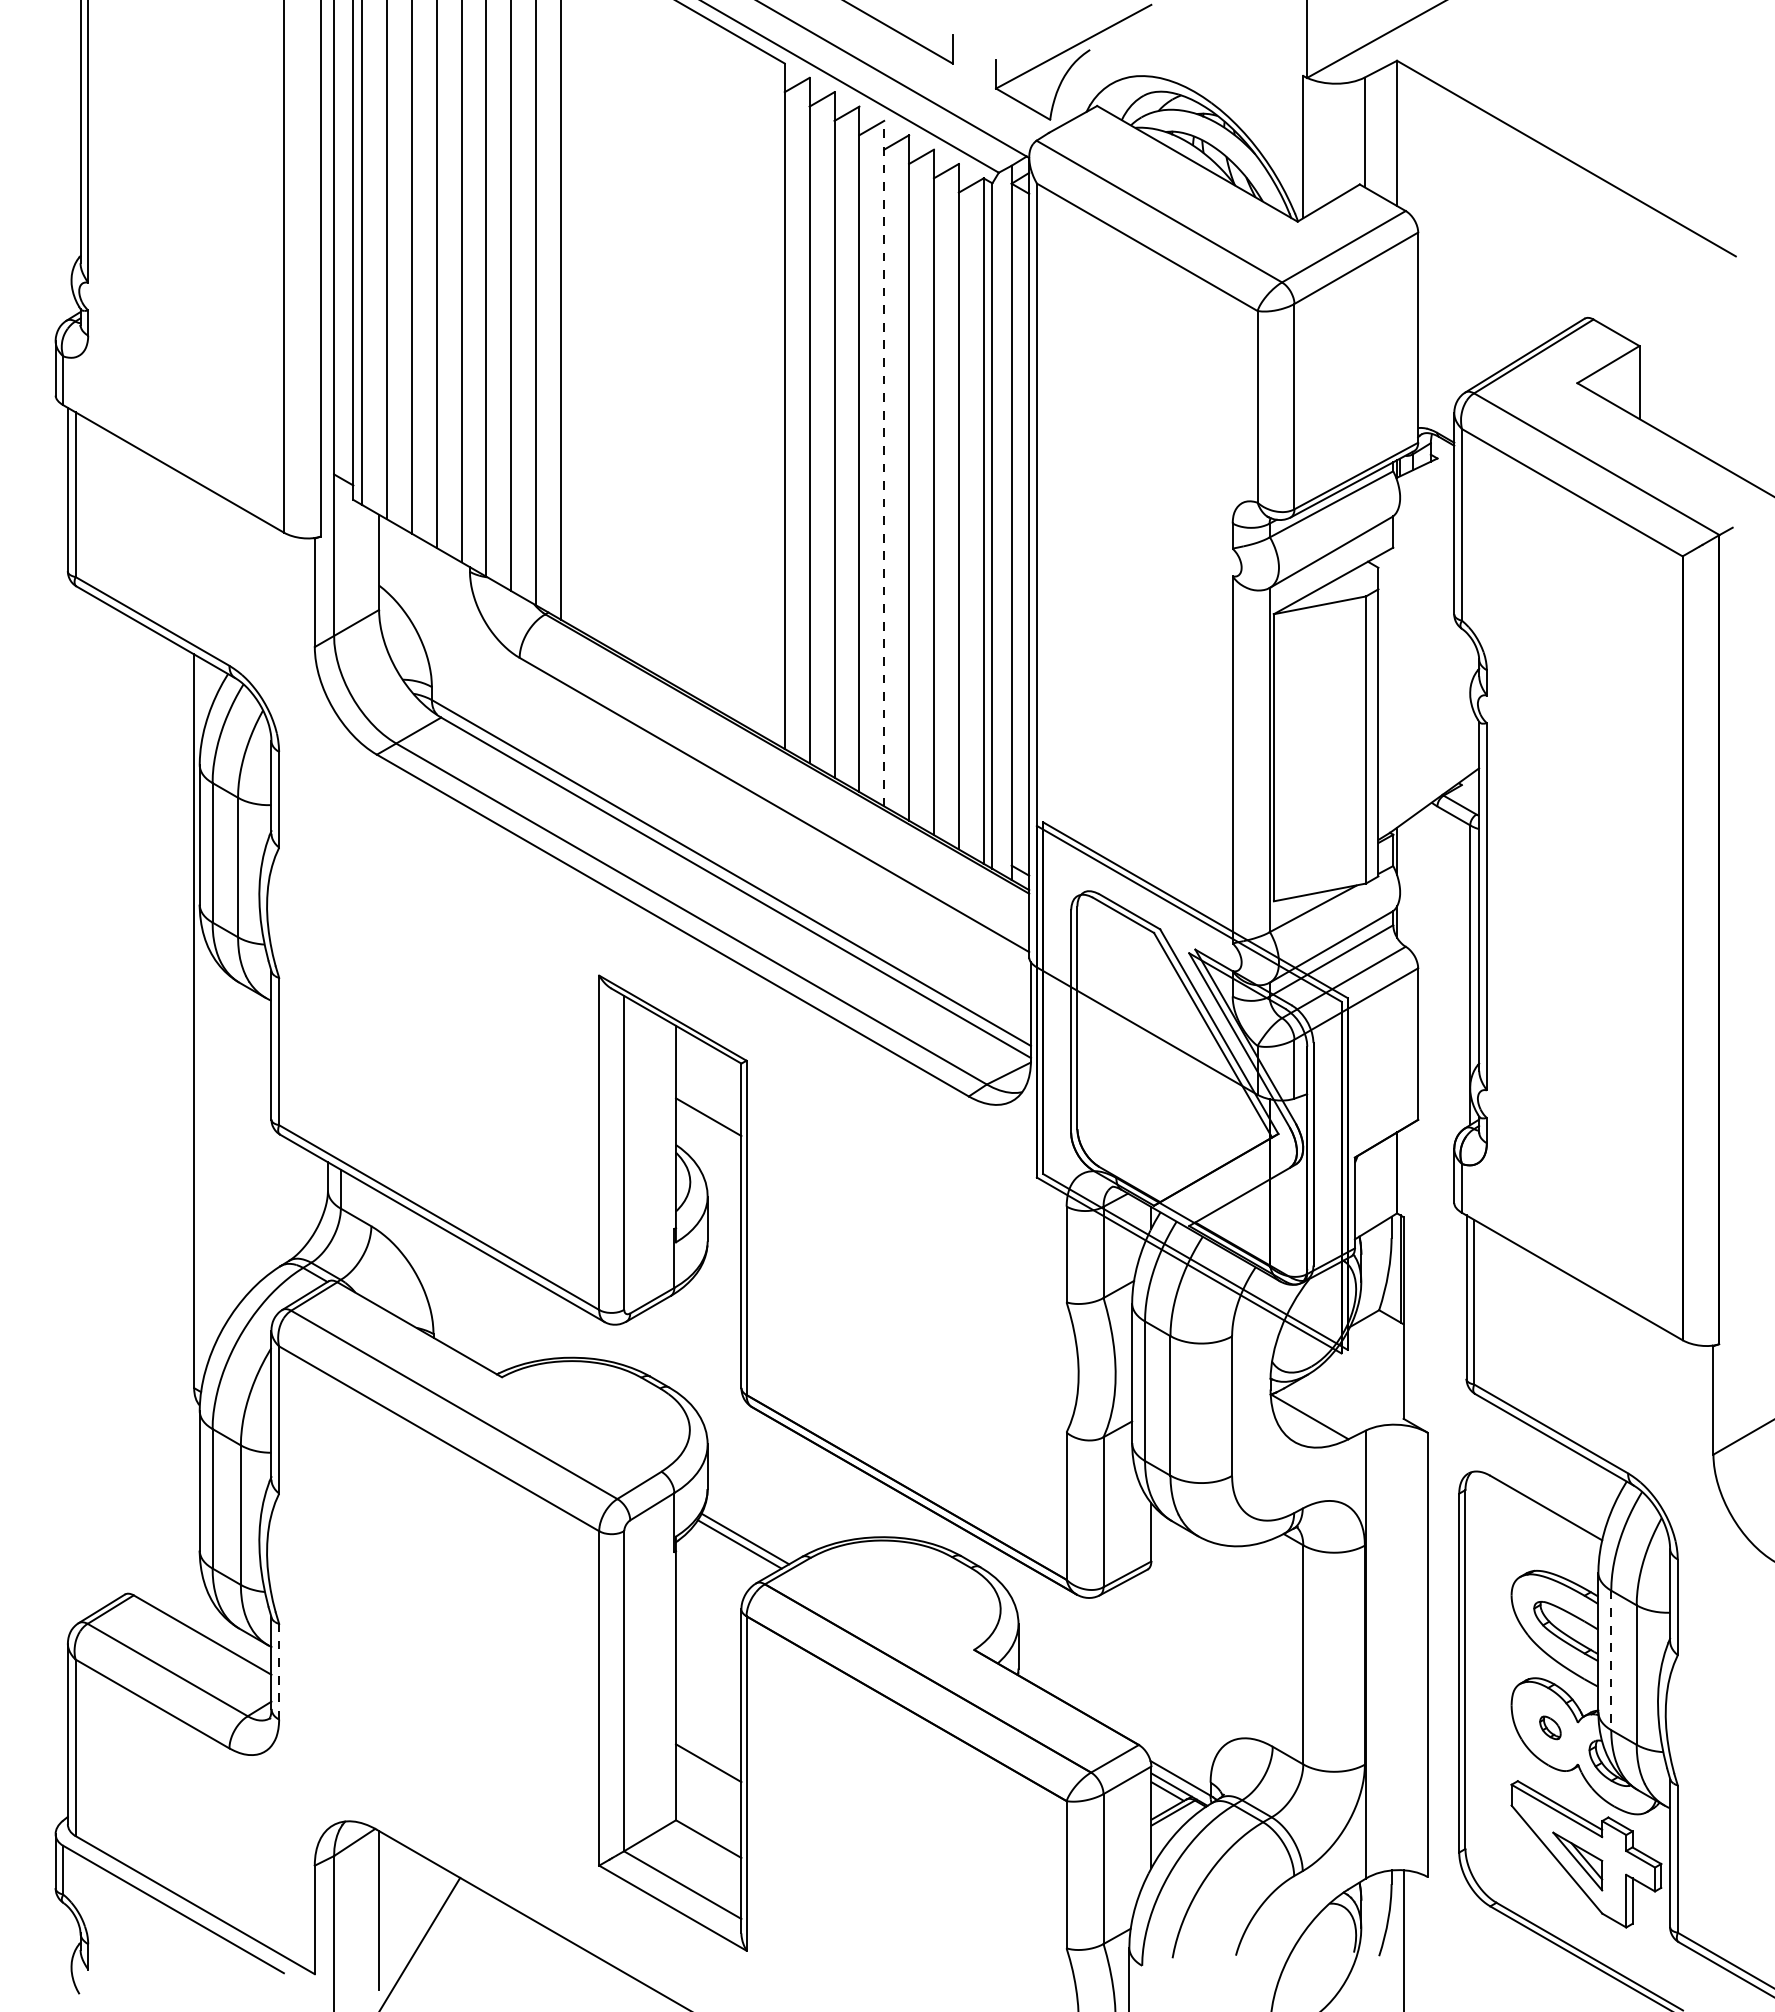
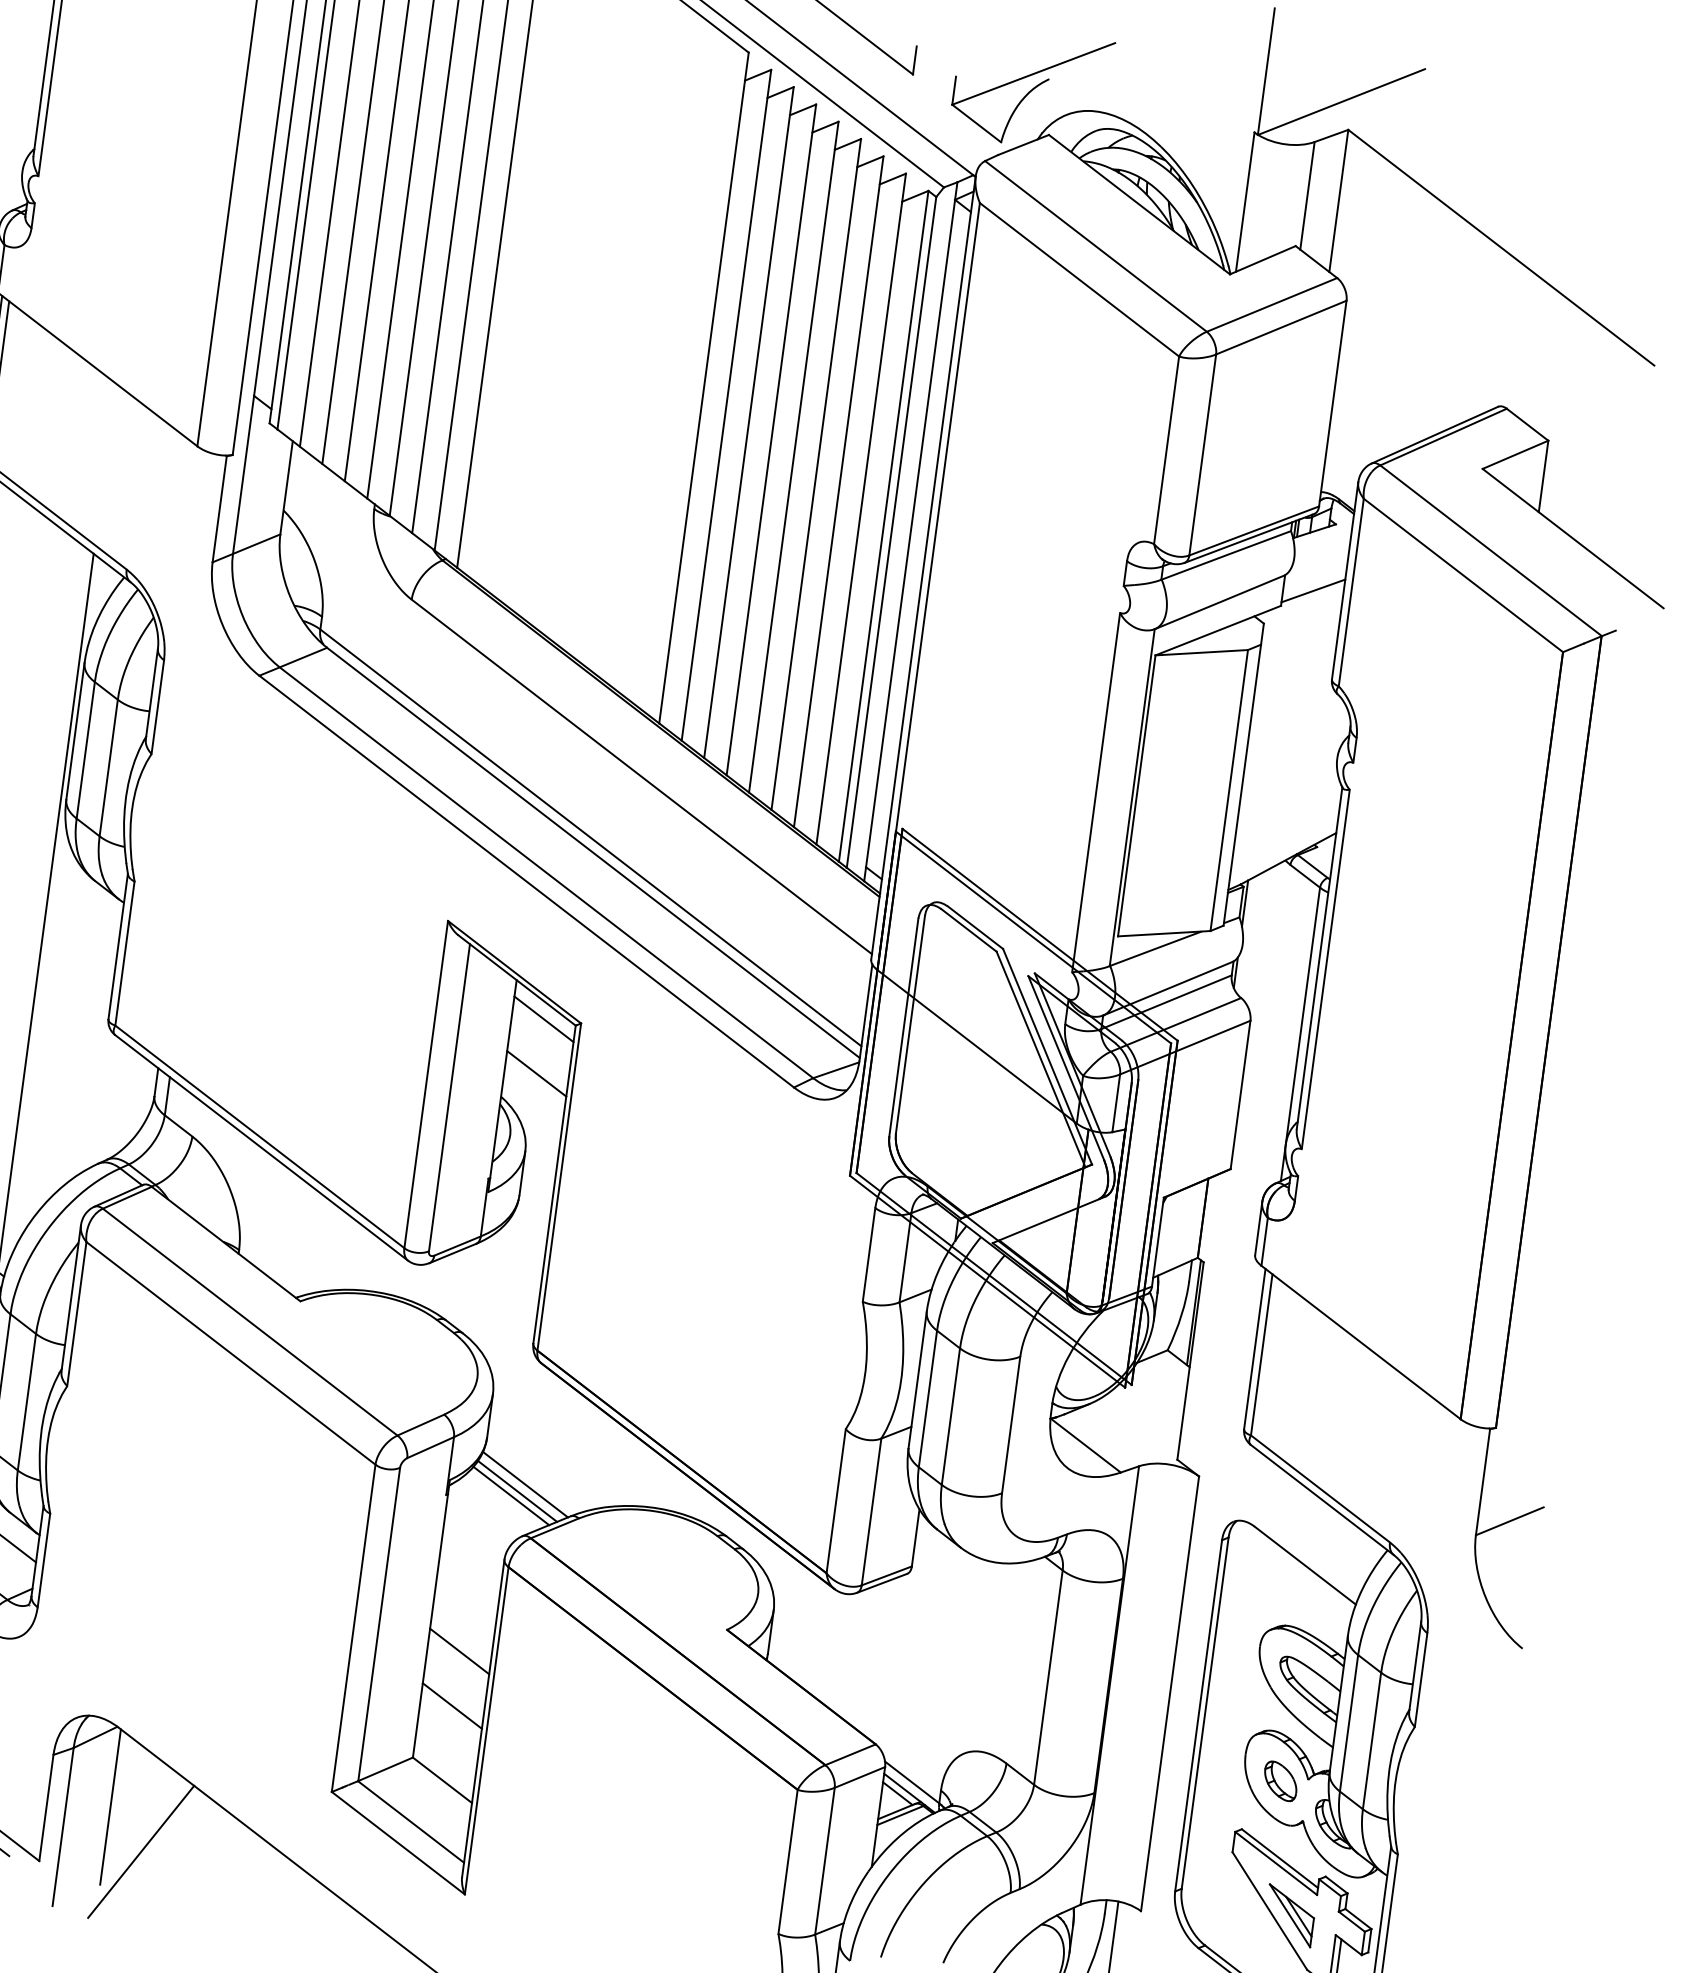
line: (884, 463) -> (794, 457), dashed -> solid
line: (1423, 528) -> (1313, 591), added
line: (708, 1061) -> (543, 1019), added
line: (752, 1531) -> (525, 1484), added
line: (1611, 1660) -> (1349, 1723), dashed -> solid
line: (279, 1671) -> (44, 1560), dashed -> solid
line: (708, 1707) -> (459, 1651), added
part: (1550, 1727) -> (1280, 1781), size x1.67

